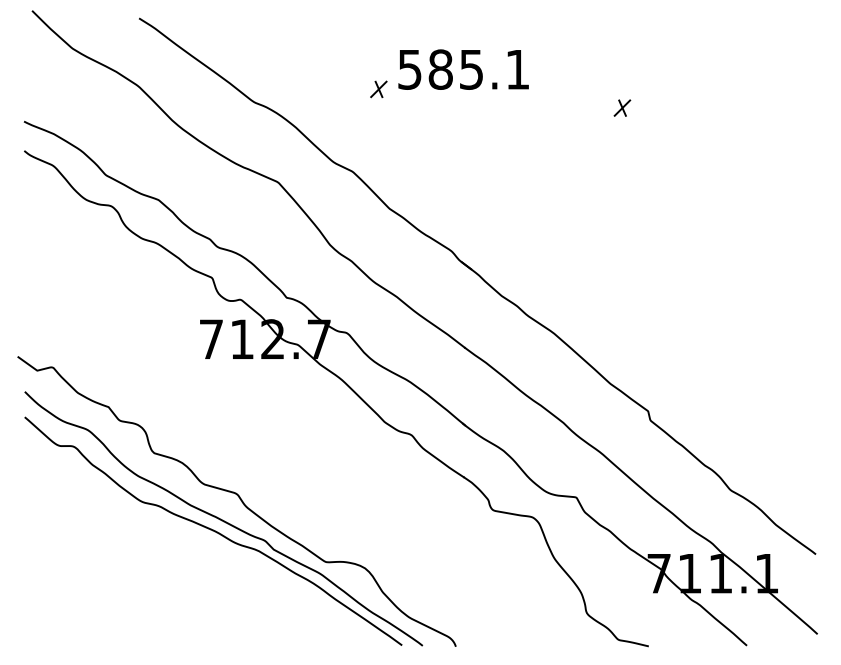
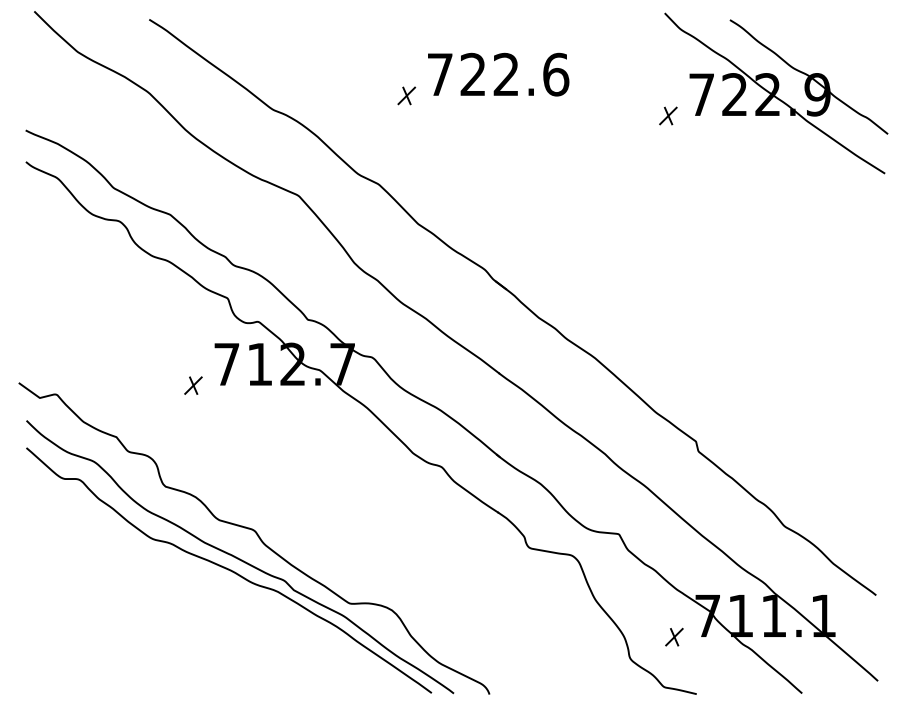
text: (464, 69) -> (498, 74), 585.1 -> 722.6
part: (723, 87) -> (776, 93), added
part: (180, 359) -> (193, 385), added
part: (628, 592) -> (674, 636), added

